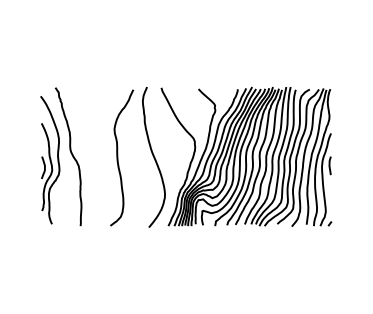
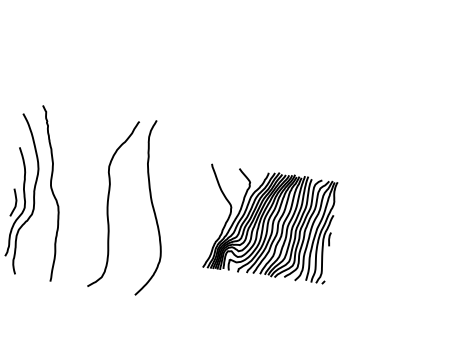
part: (246, 156) -> (268, 223), size x0.6

